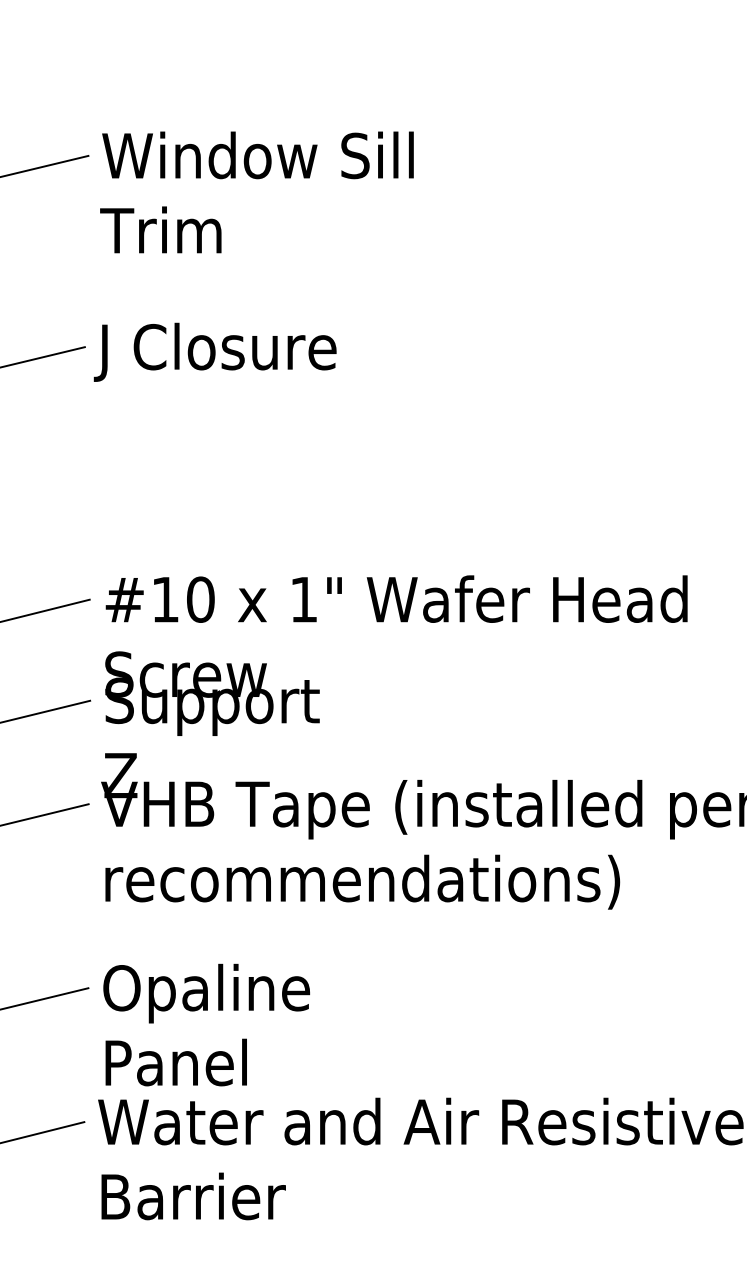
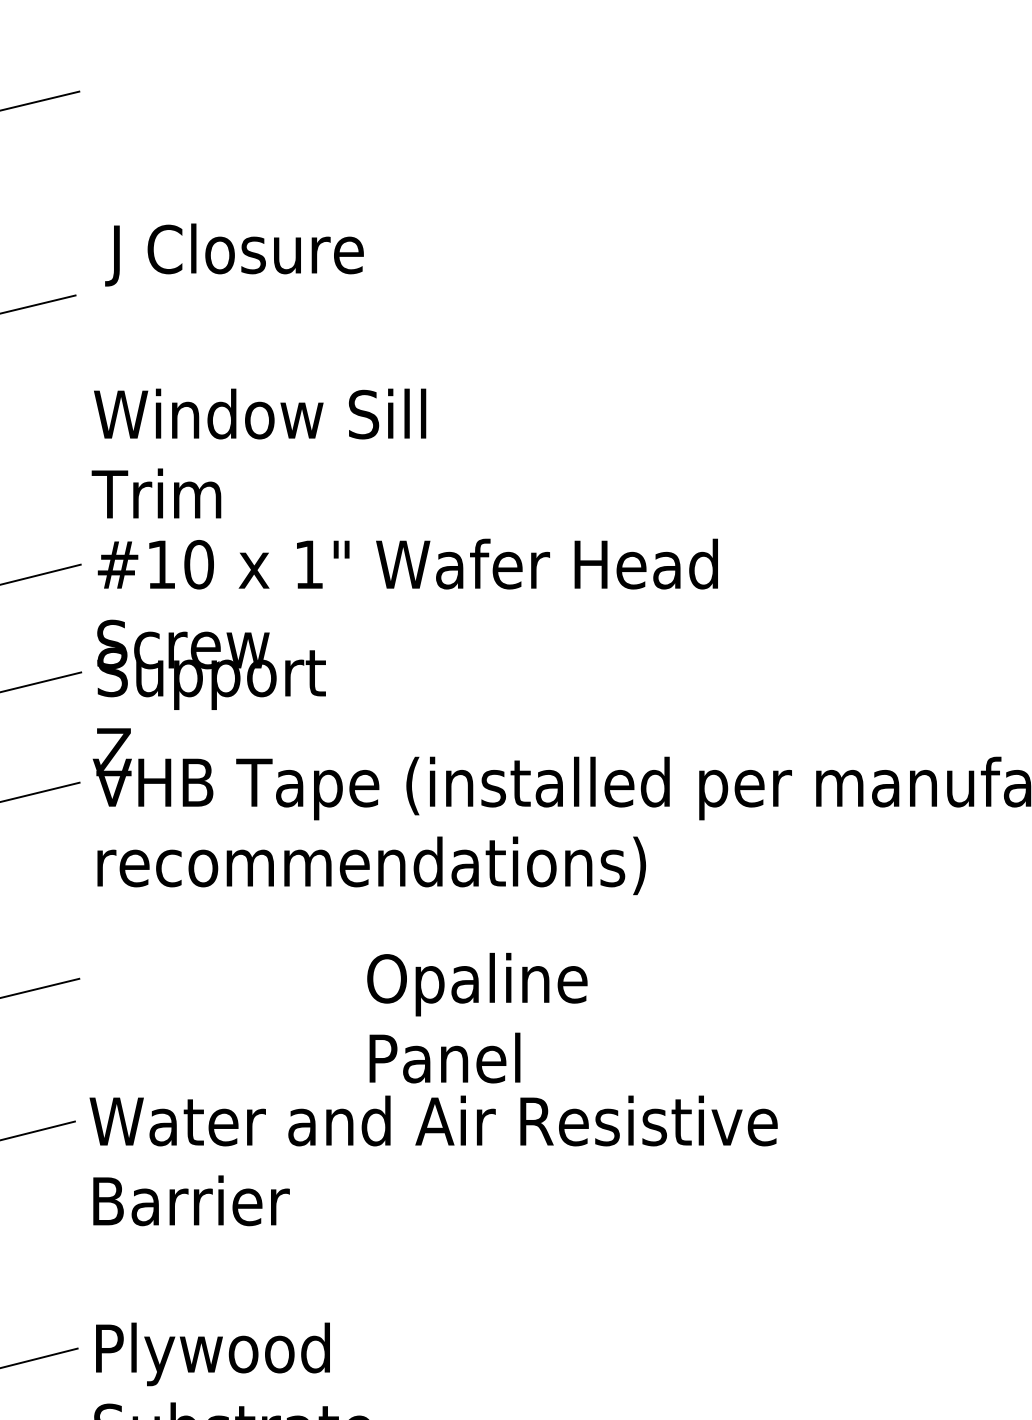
text: (256, 192) -> (258, 453), moved
text: (215, 351) -> (234, 254), moved
text: (206, 1025) -> (477, 1018), moved

